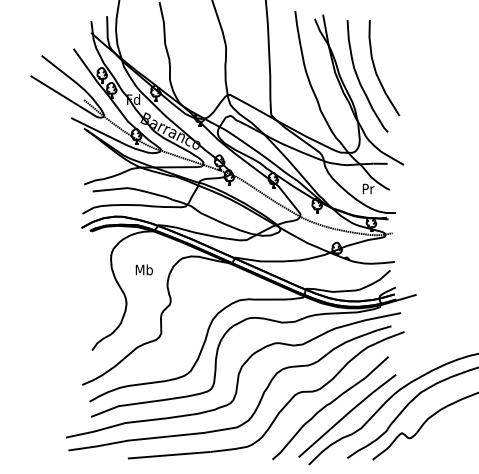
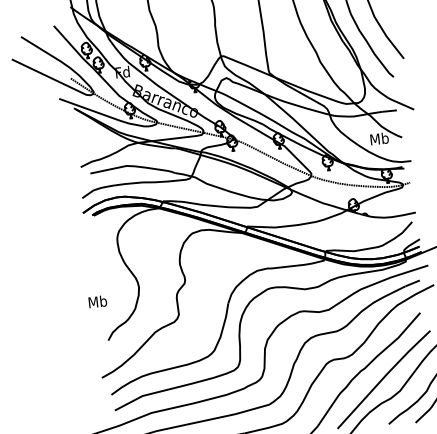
text: (367, 188) -> (378, 138), Pr -> Mb
text: (143, 269) -> (96, 301), moved

